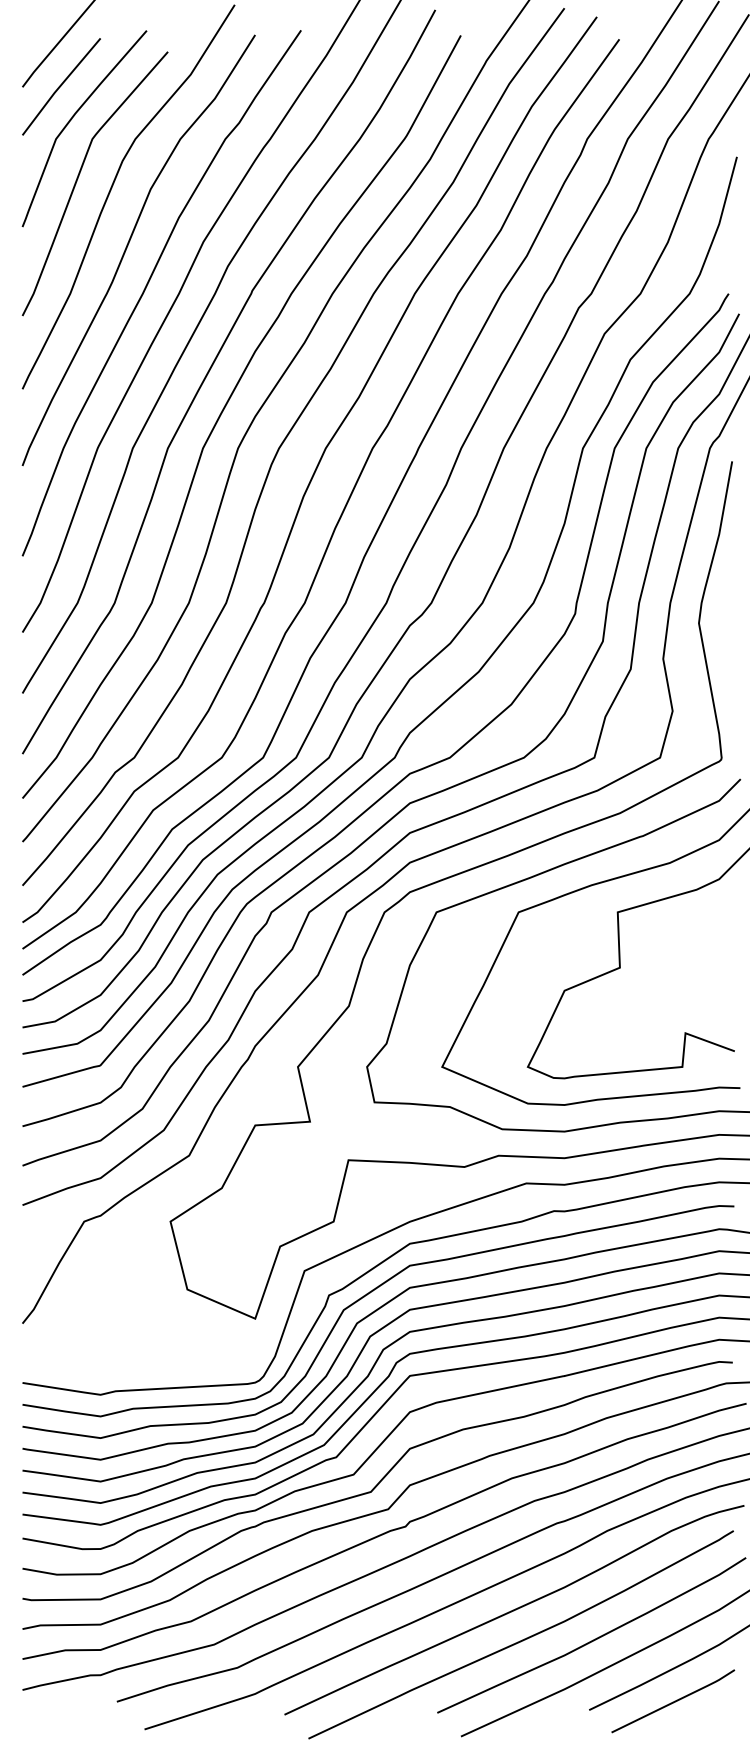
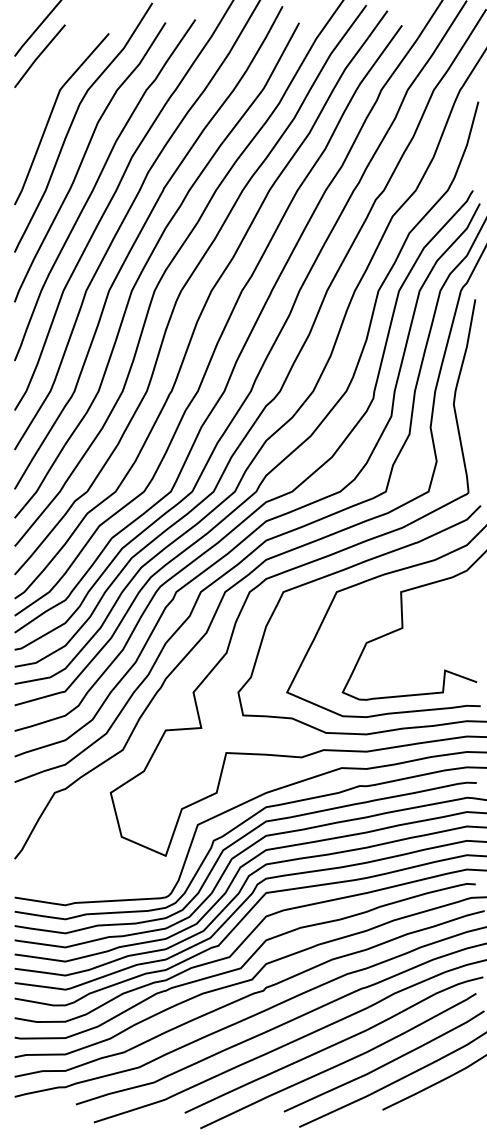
curve: (73, 119) -> (47, 77), removed
line: (673, 1701) -> (437, 1104), removed

